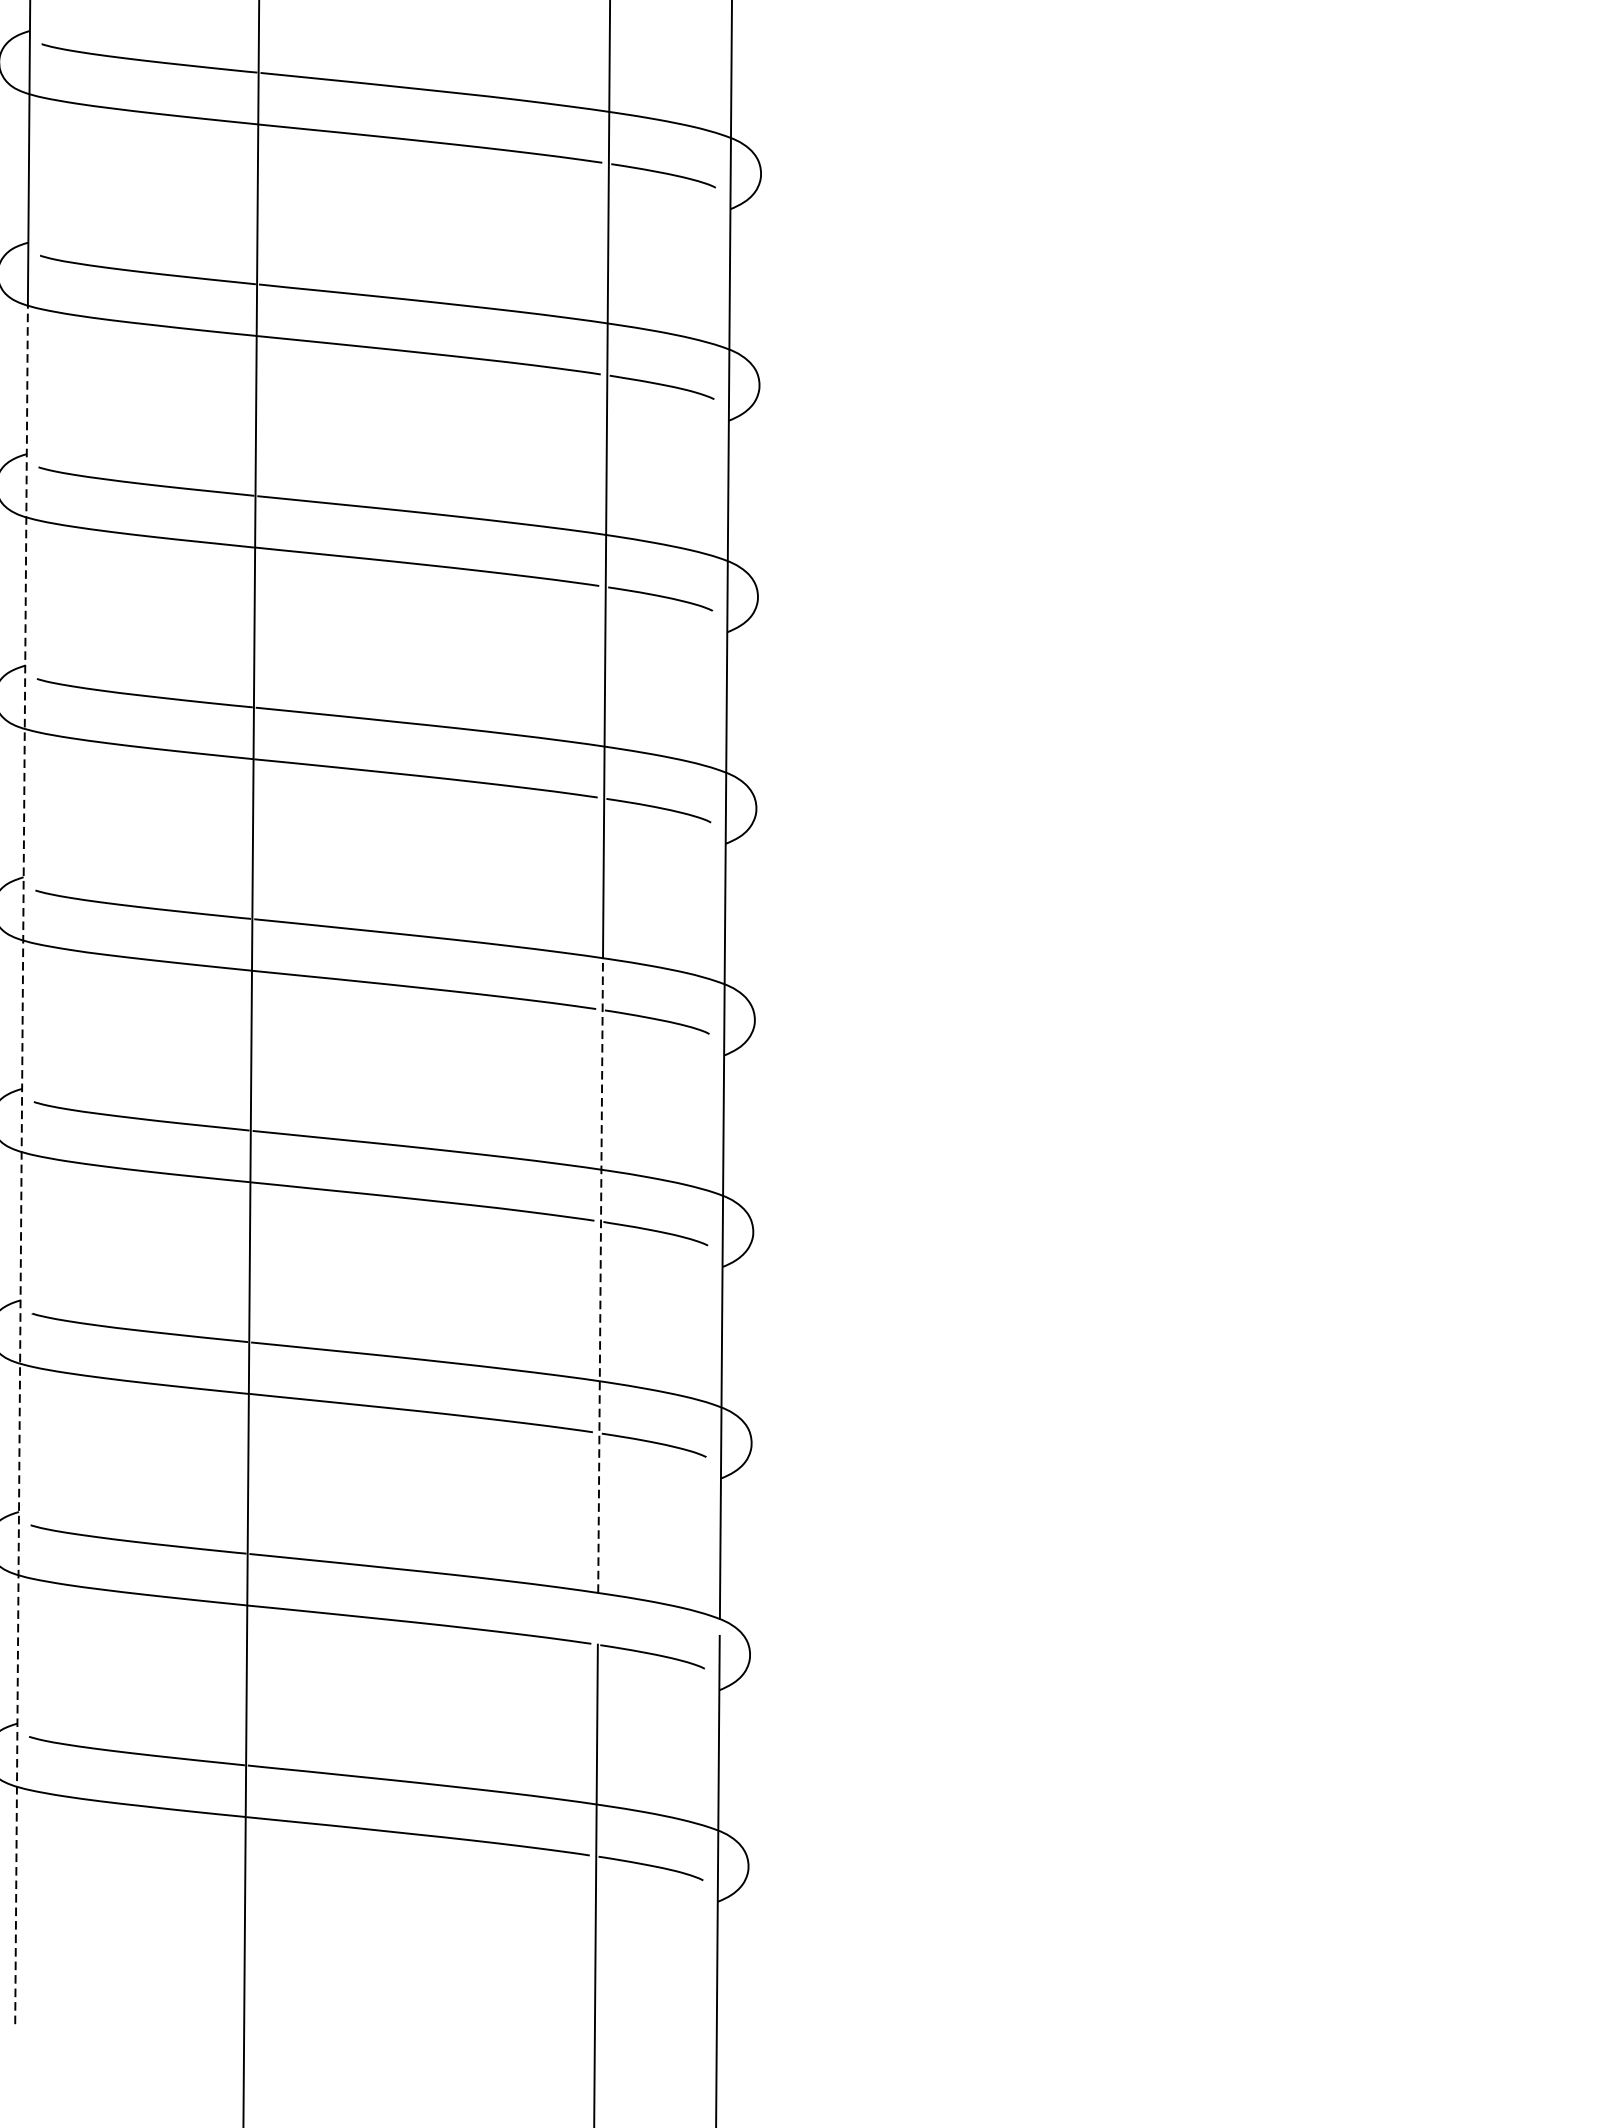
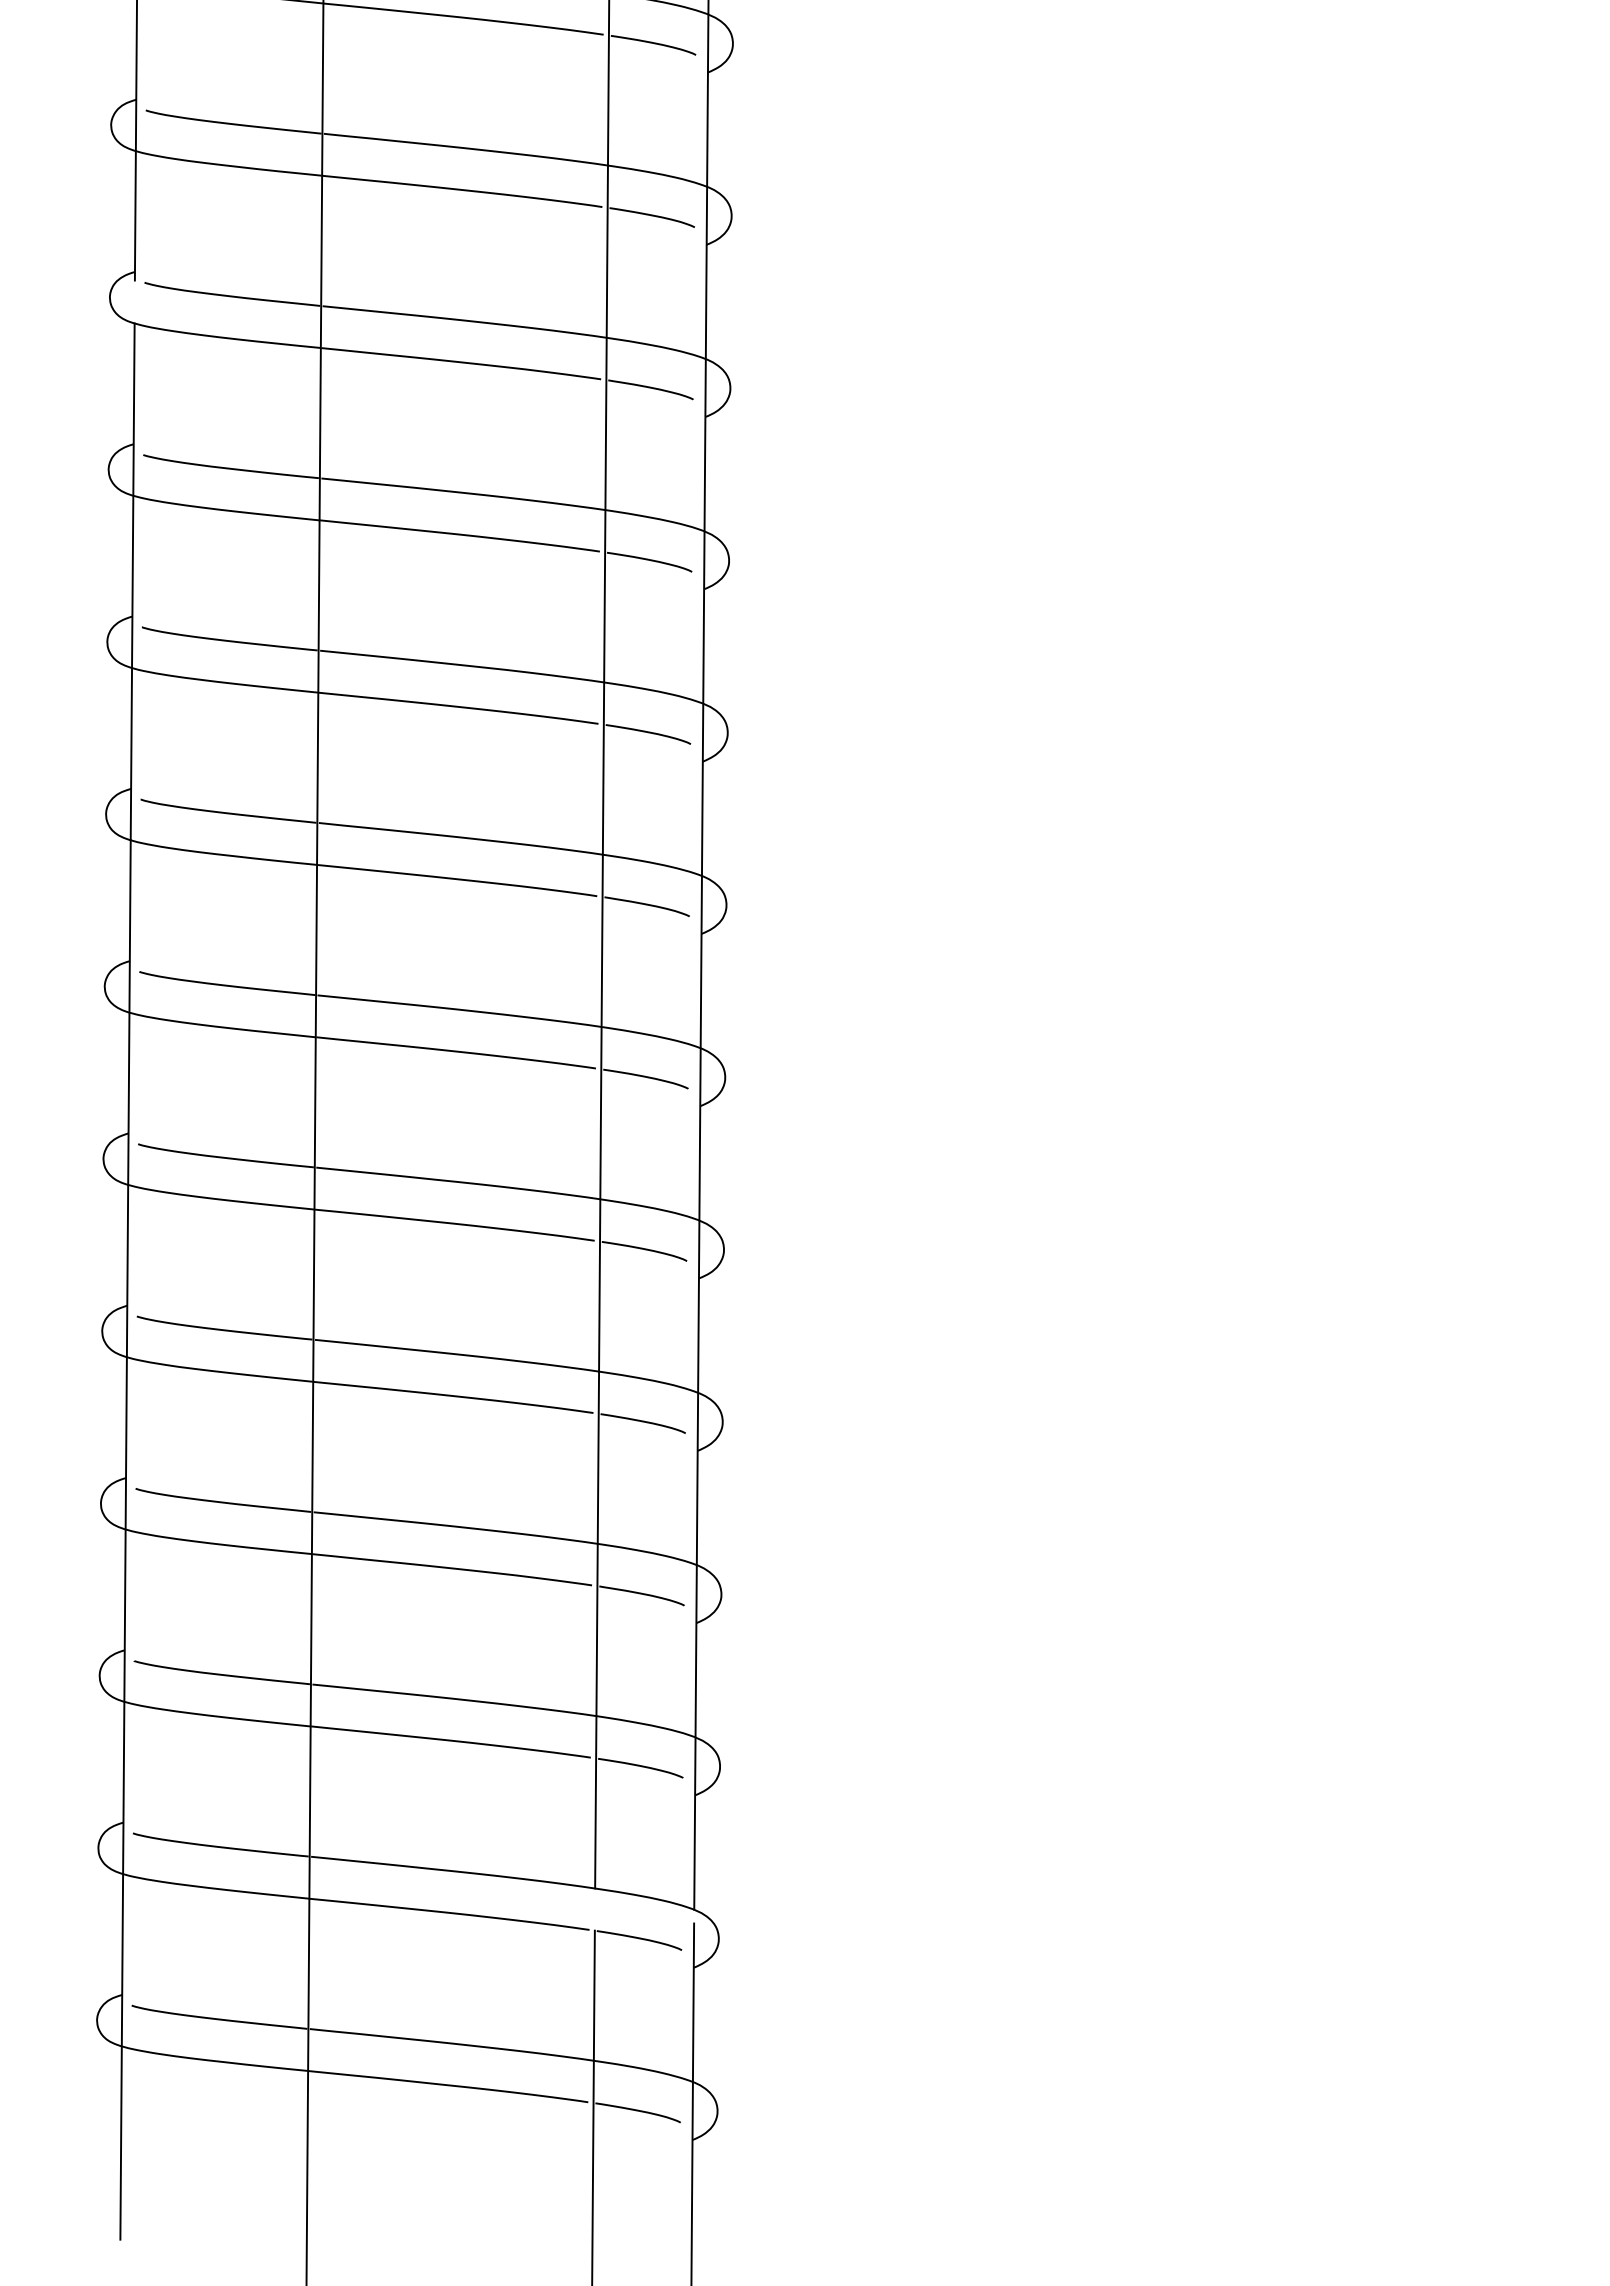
line: (21, 1164) -> (125, 1539), dashed -> solid
line: (601, 1274) -> (597, 1629), dashed -> solid

